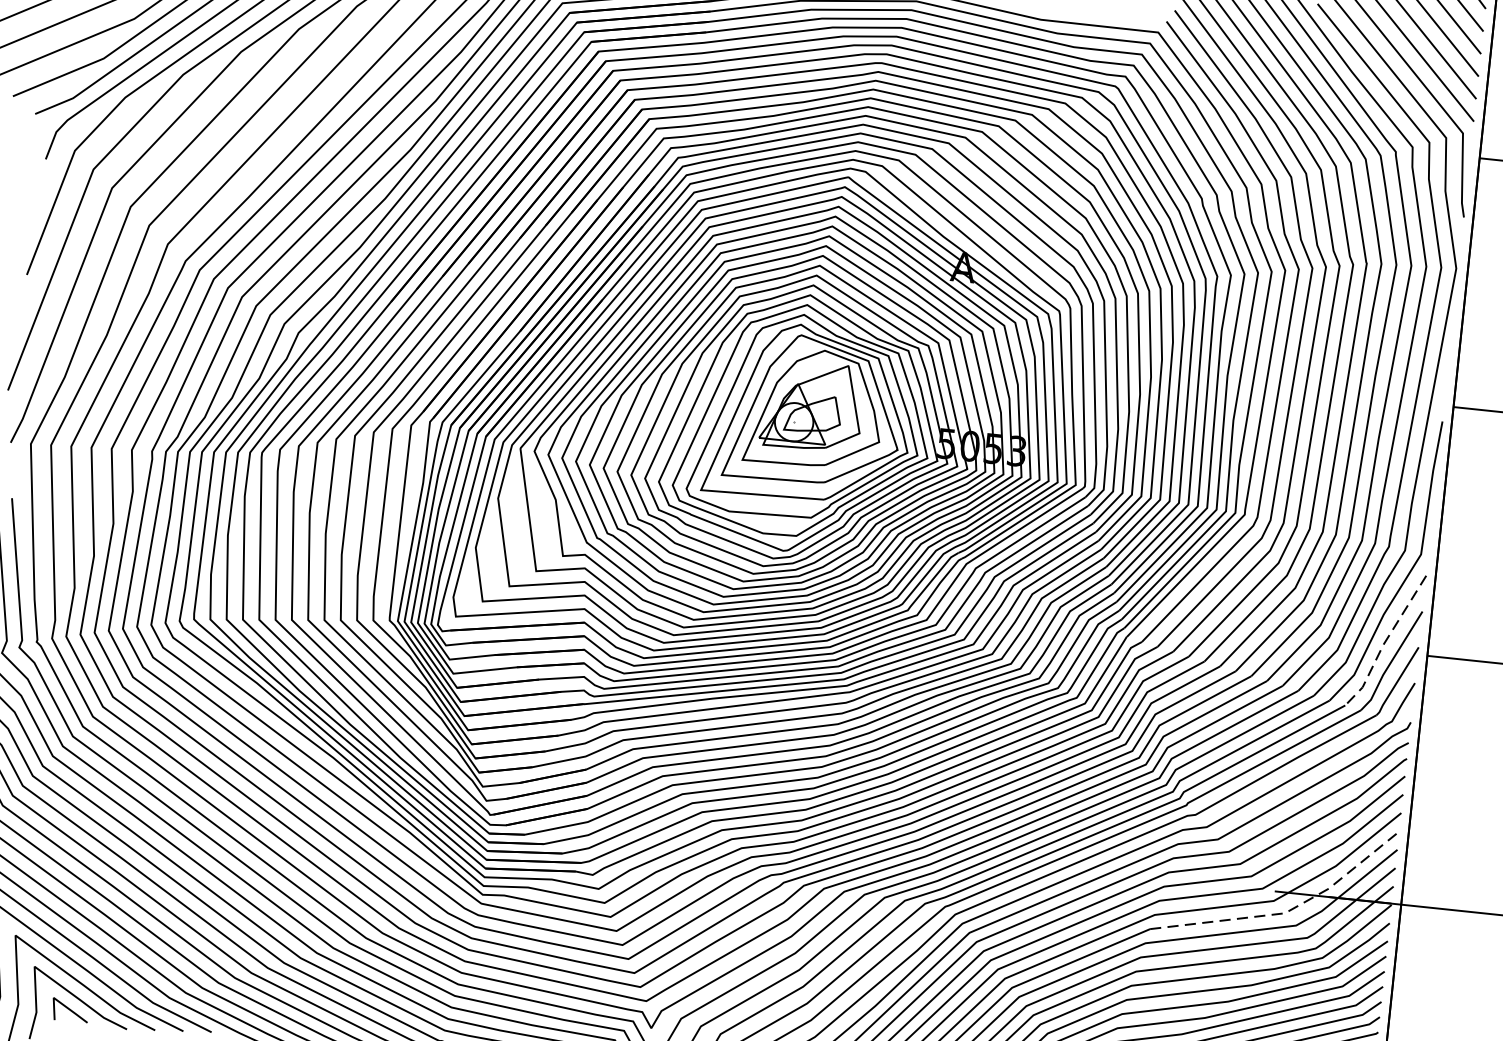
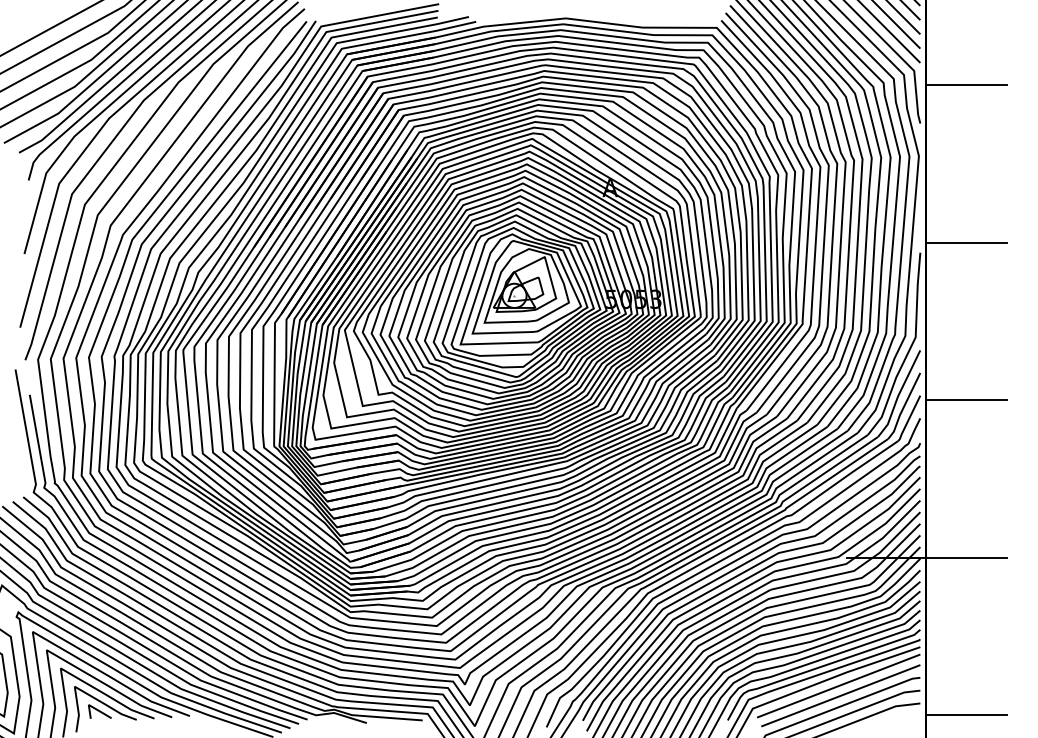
line: (1384, 641) -> (898, 394), dashed -> solid
line: (1287, 911) -> (855, 569), dashed -> solid

